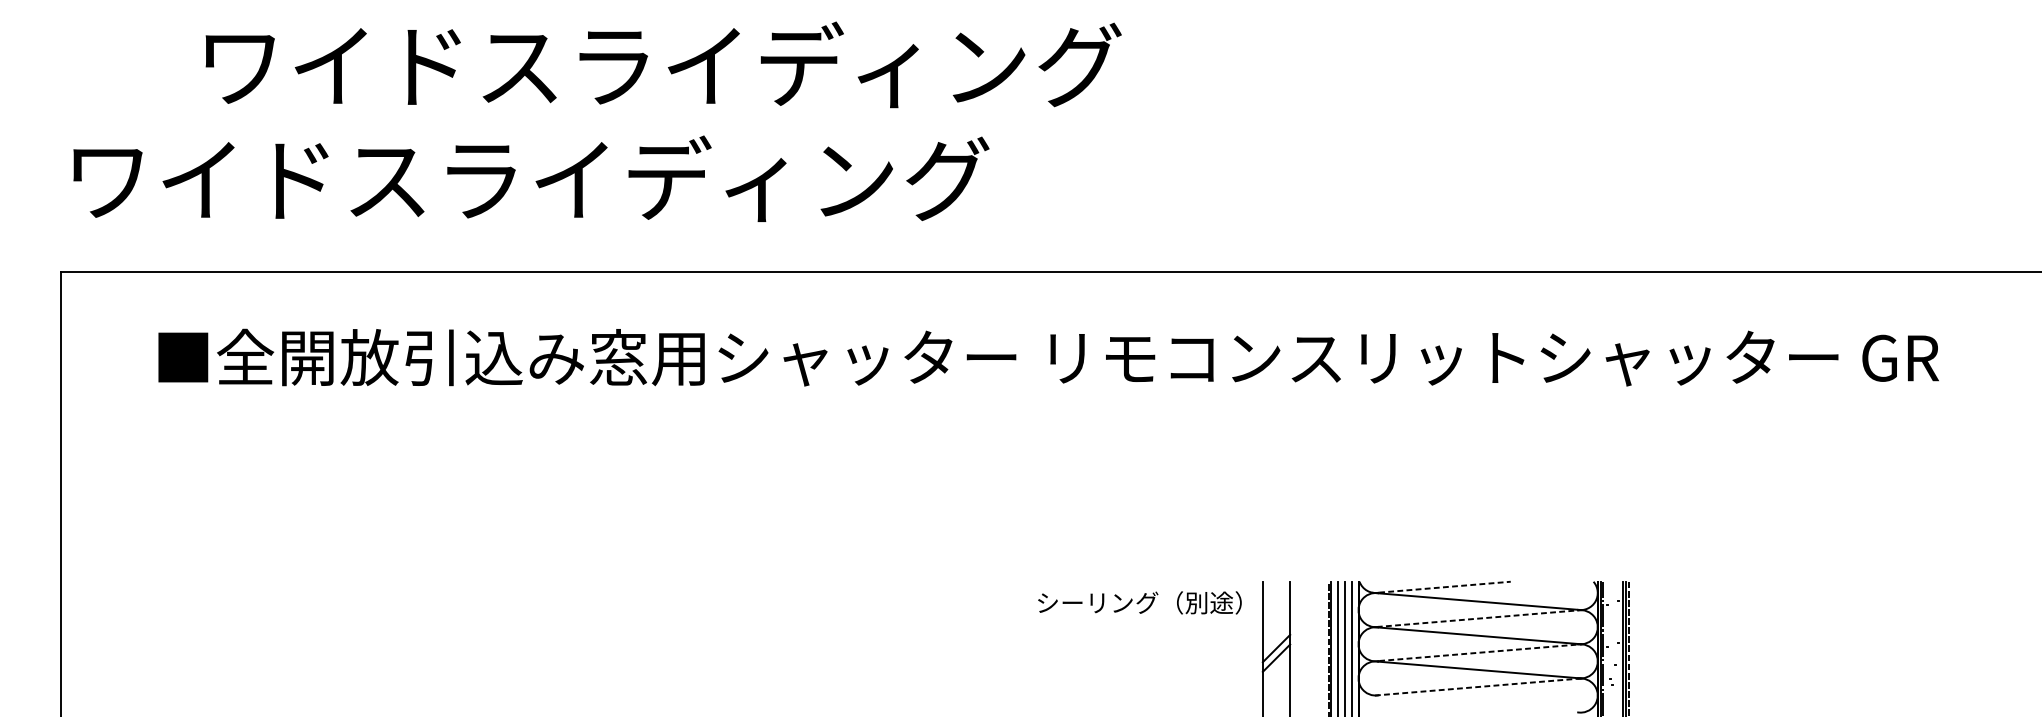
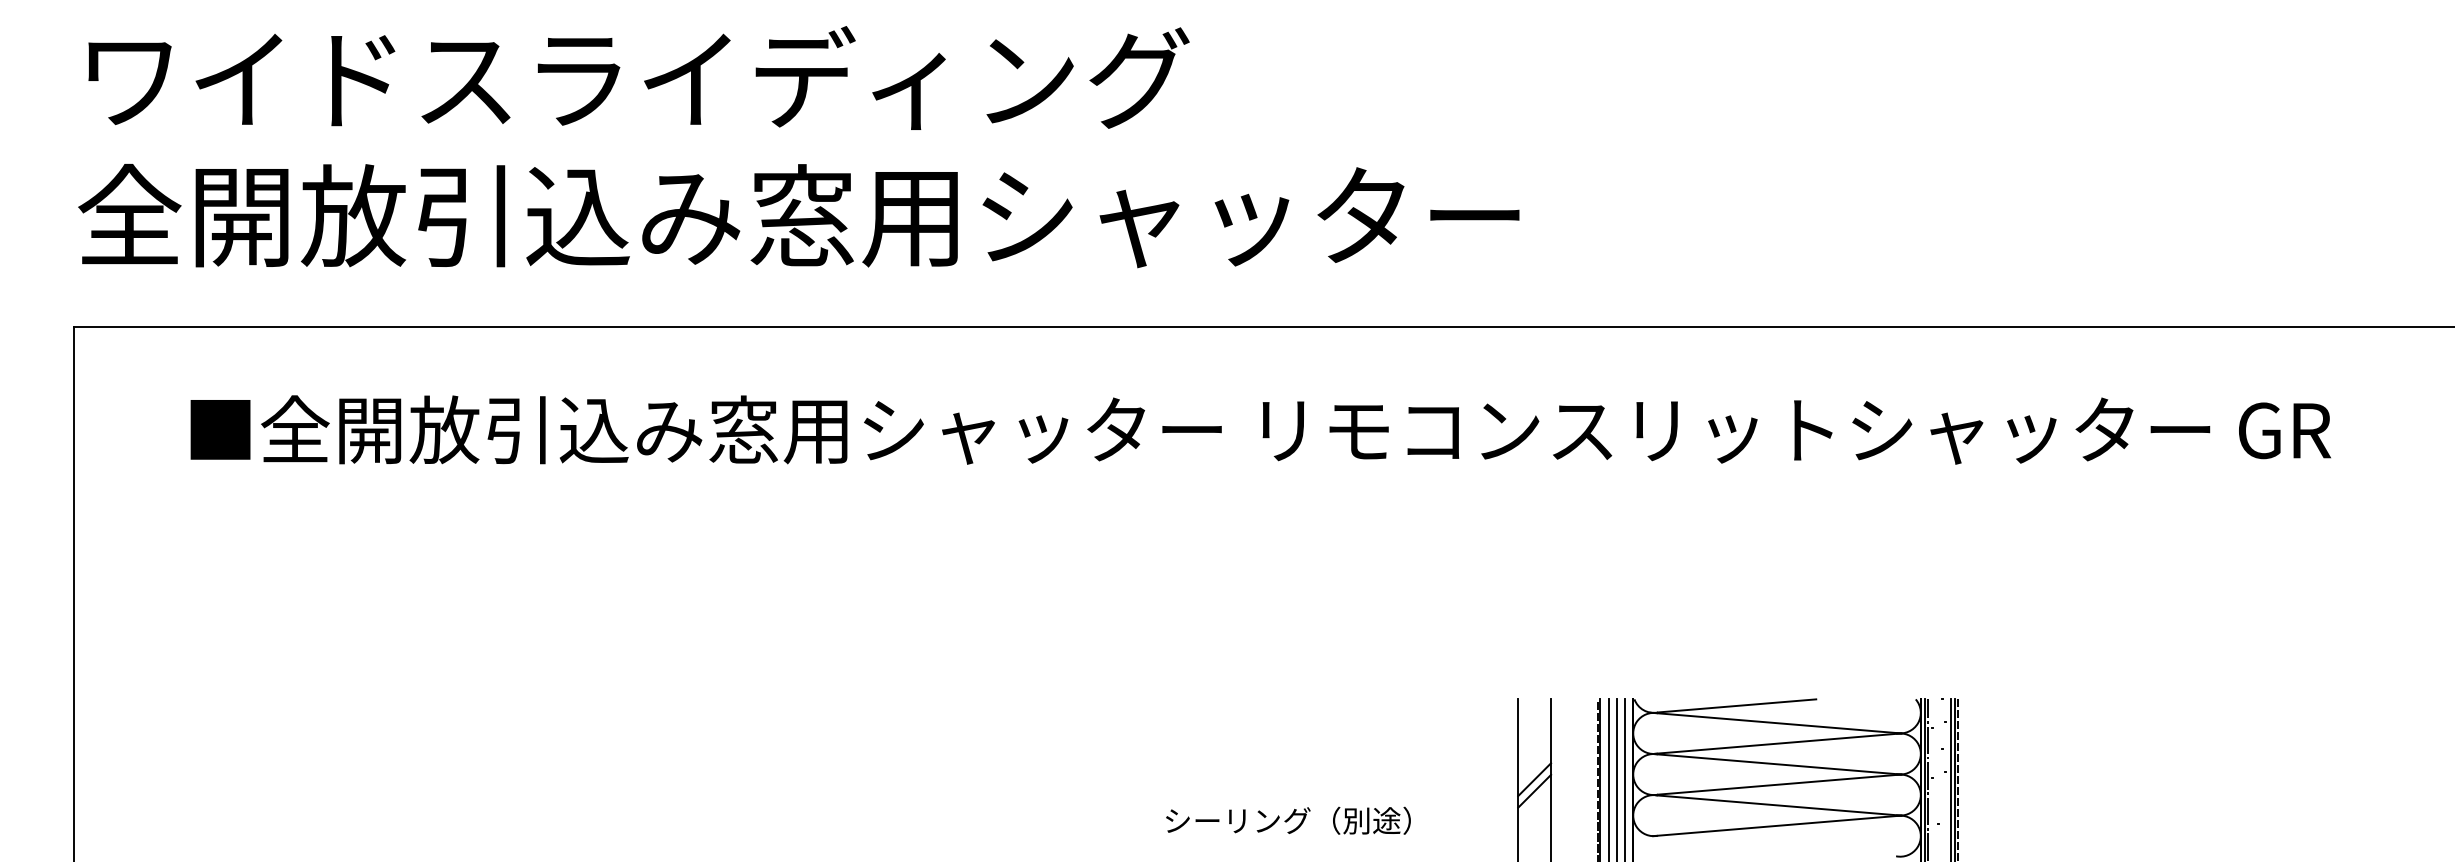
text: (663, 64) -> (638, 77), moved
text: (664, 179) -> (798, 215), ワイドスライディング -> 全開放引込み窓用シャッター
line: (1445, 586) -> (1737, 705), dashed -> solid
text: (1139, 602) -> (1288, 820), moved
line: (1479, 618) -> (1778, 743), dashed -> solid
line: (1481, 652) -> (1780, 784), dashed -> solid
line: (1478, 686) -> (1777, 825), dashed -> solid

